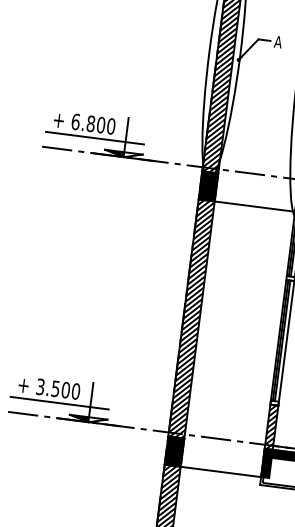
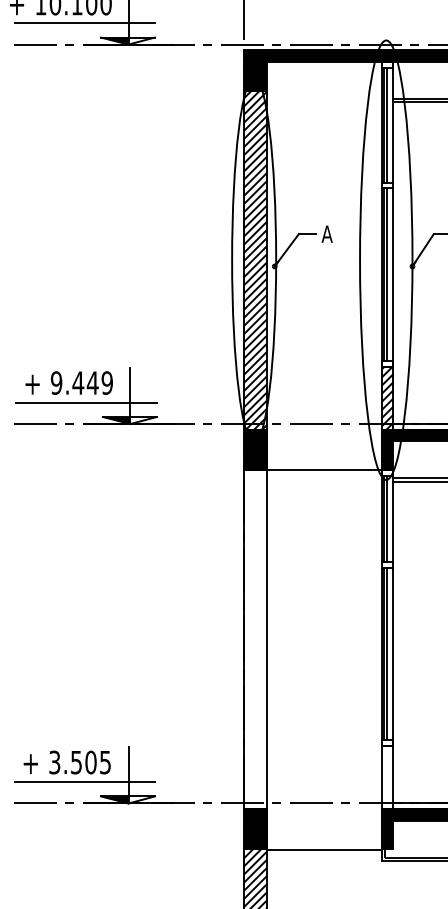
text: (93, 123) -> (81, 382), 6.800 -> 9.449
hatch: (191, 318) -> (254, 639), removed
text: (75, 391) -> (105, 762), 3.500 -> 3.505
hatch: (271, 427) -> (387, 777), removed

